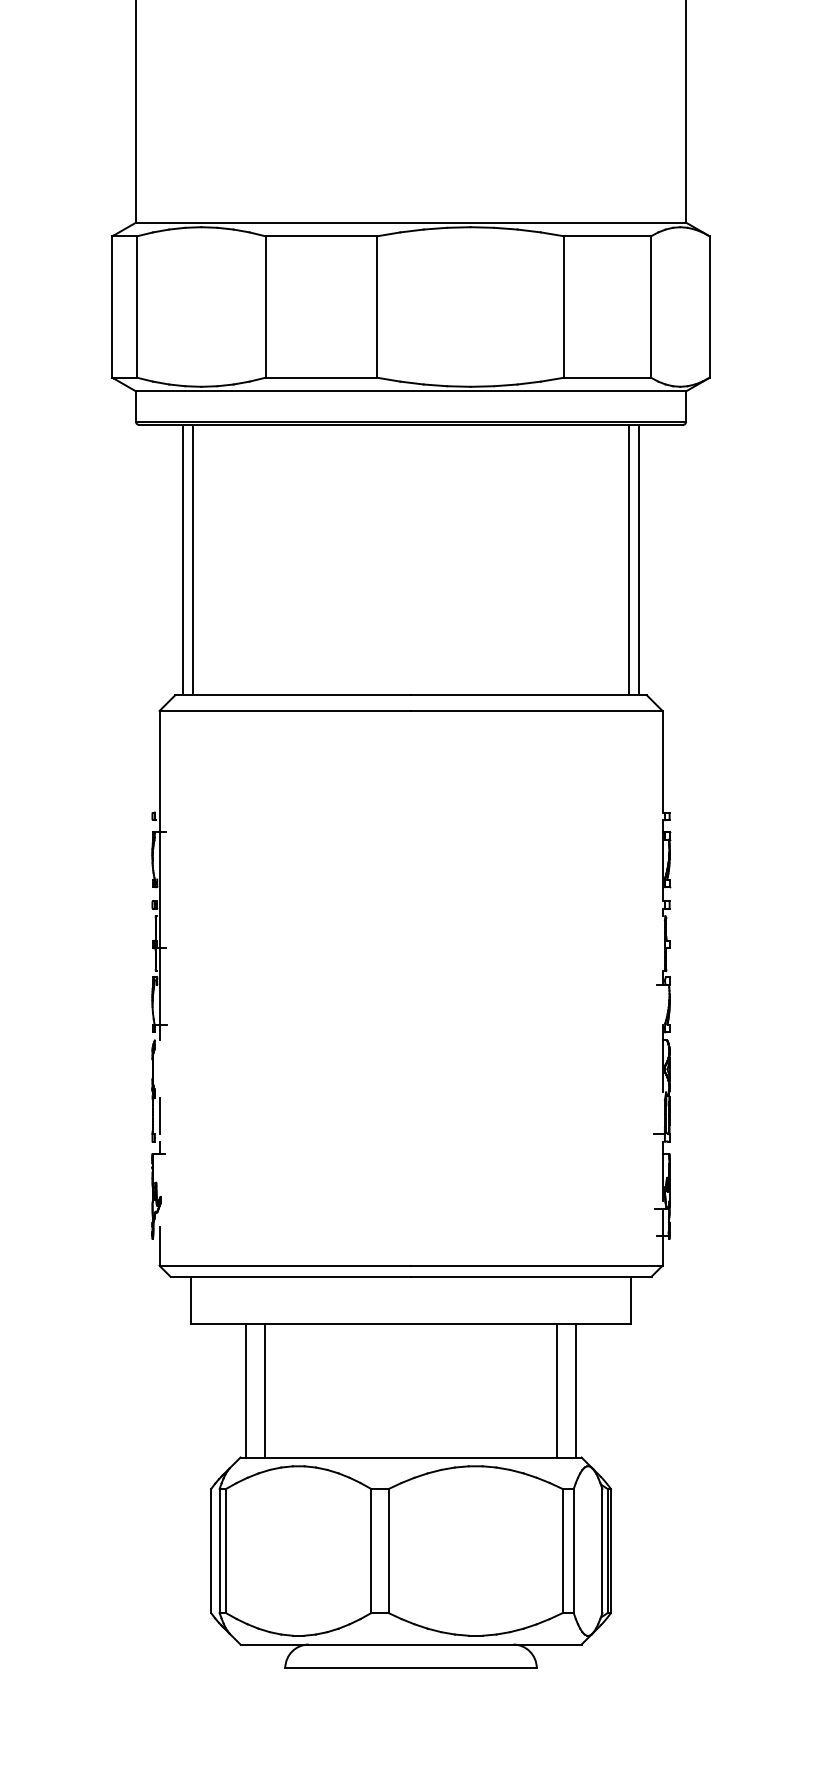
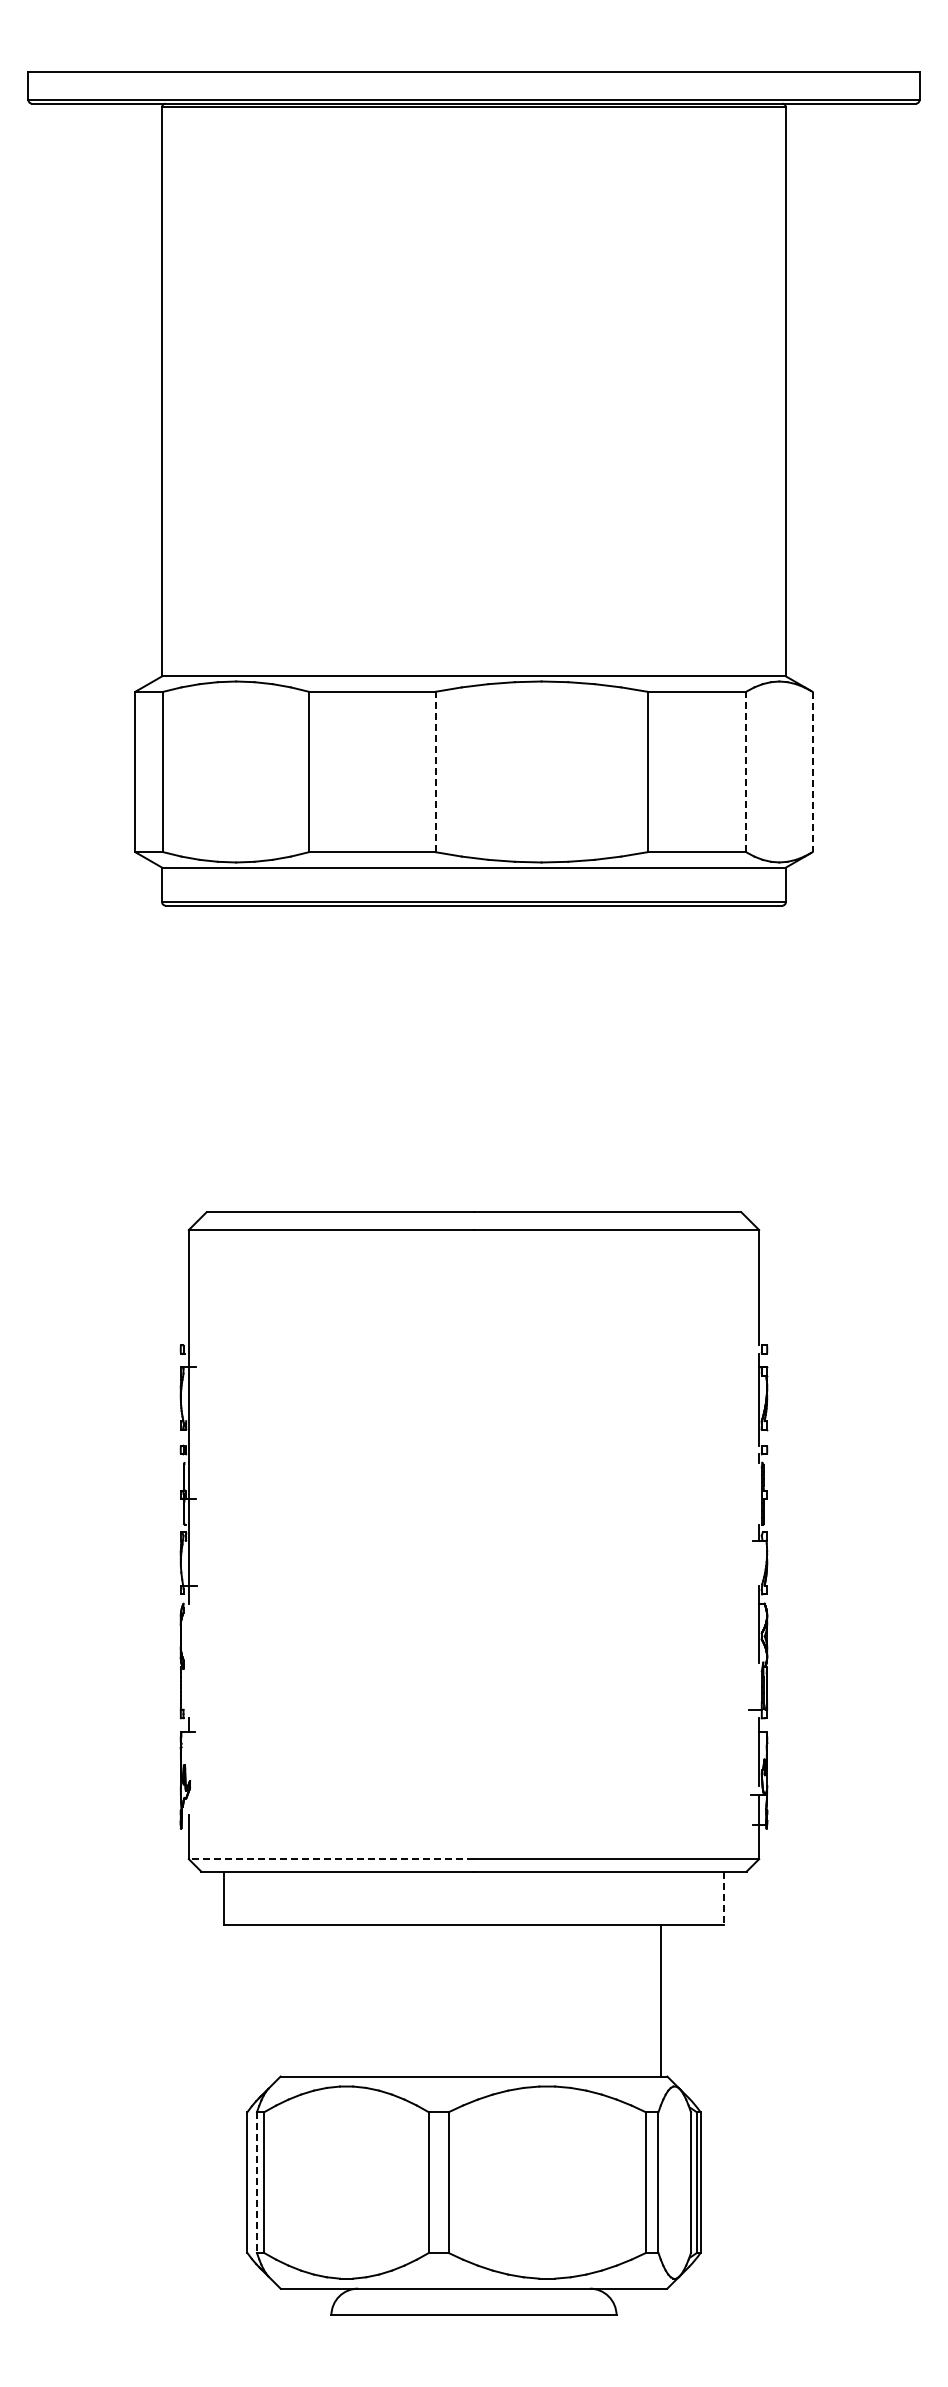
line: (377, 306) -> (435, 771), solid -> dashed
line: (651, 306) -> (746, 771), solid -> dashed
line: (709, 307) -> (812, 772), solid -> dashed
line: (183, 559) -> (215, 1058), removed
line: (192, 559) -> (226, 1058), removed
line: (629, 559) -> (721, 1058), removed
line: (639, 559) -> (732, 1058), removed
line: (159, 1116) -> (188, 1689), removed
line: (285, 1266) -> (331, 1859), solid -> dashed
line: (631, 1300) -> (723, 1898), solid -> dashed
line: (246, 1390) -> (287, 2000), removed
line: (264, 1390) -> (307, 2000), removed
line: (557, 1390) -> (640, 2000), removed
line: (219, 1551) -> (256, 2183), solid -> dashed

